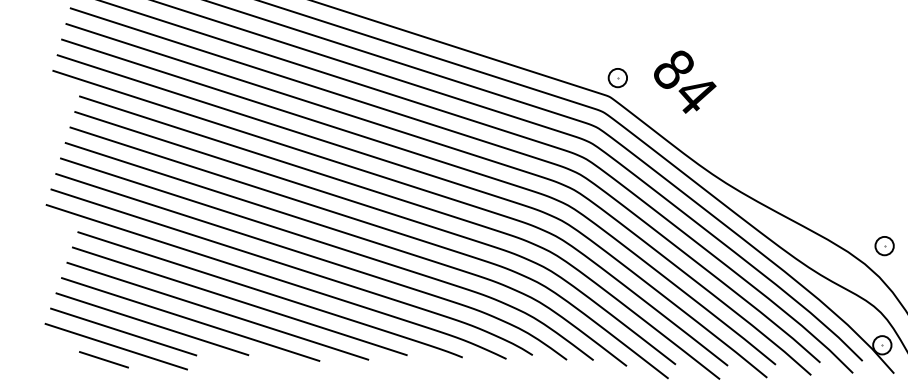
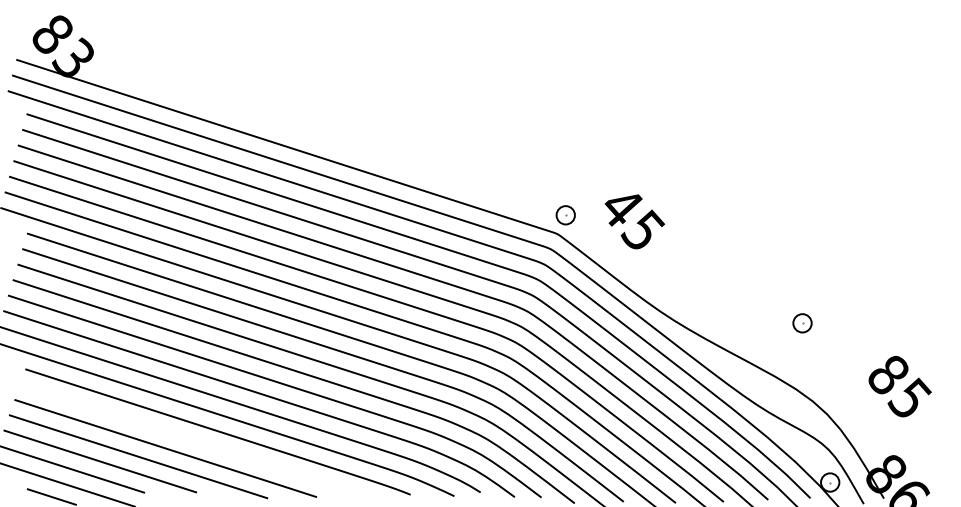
text: (685, 81) -> (633, 218), 84 -> 45
part: (884, 246) -> (802, 323), moved
line: (239, 301) -> (187, 438), removed

